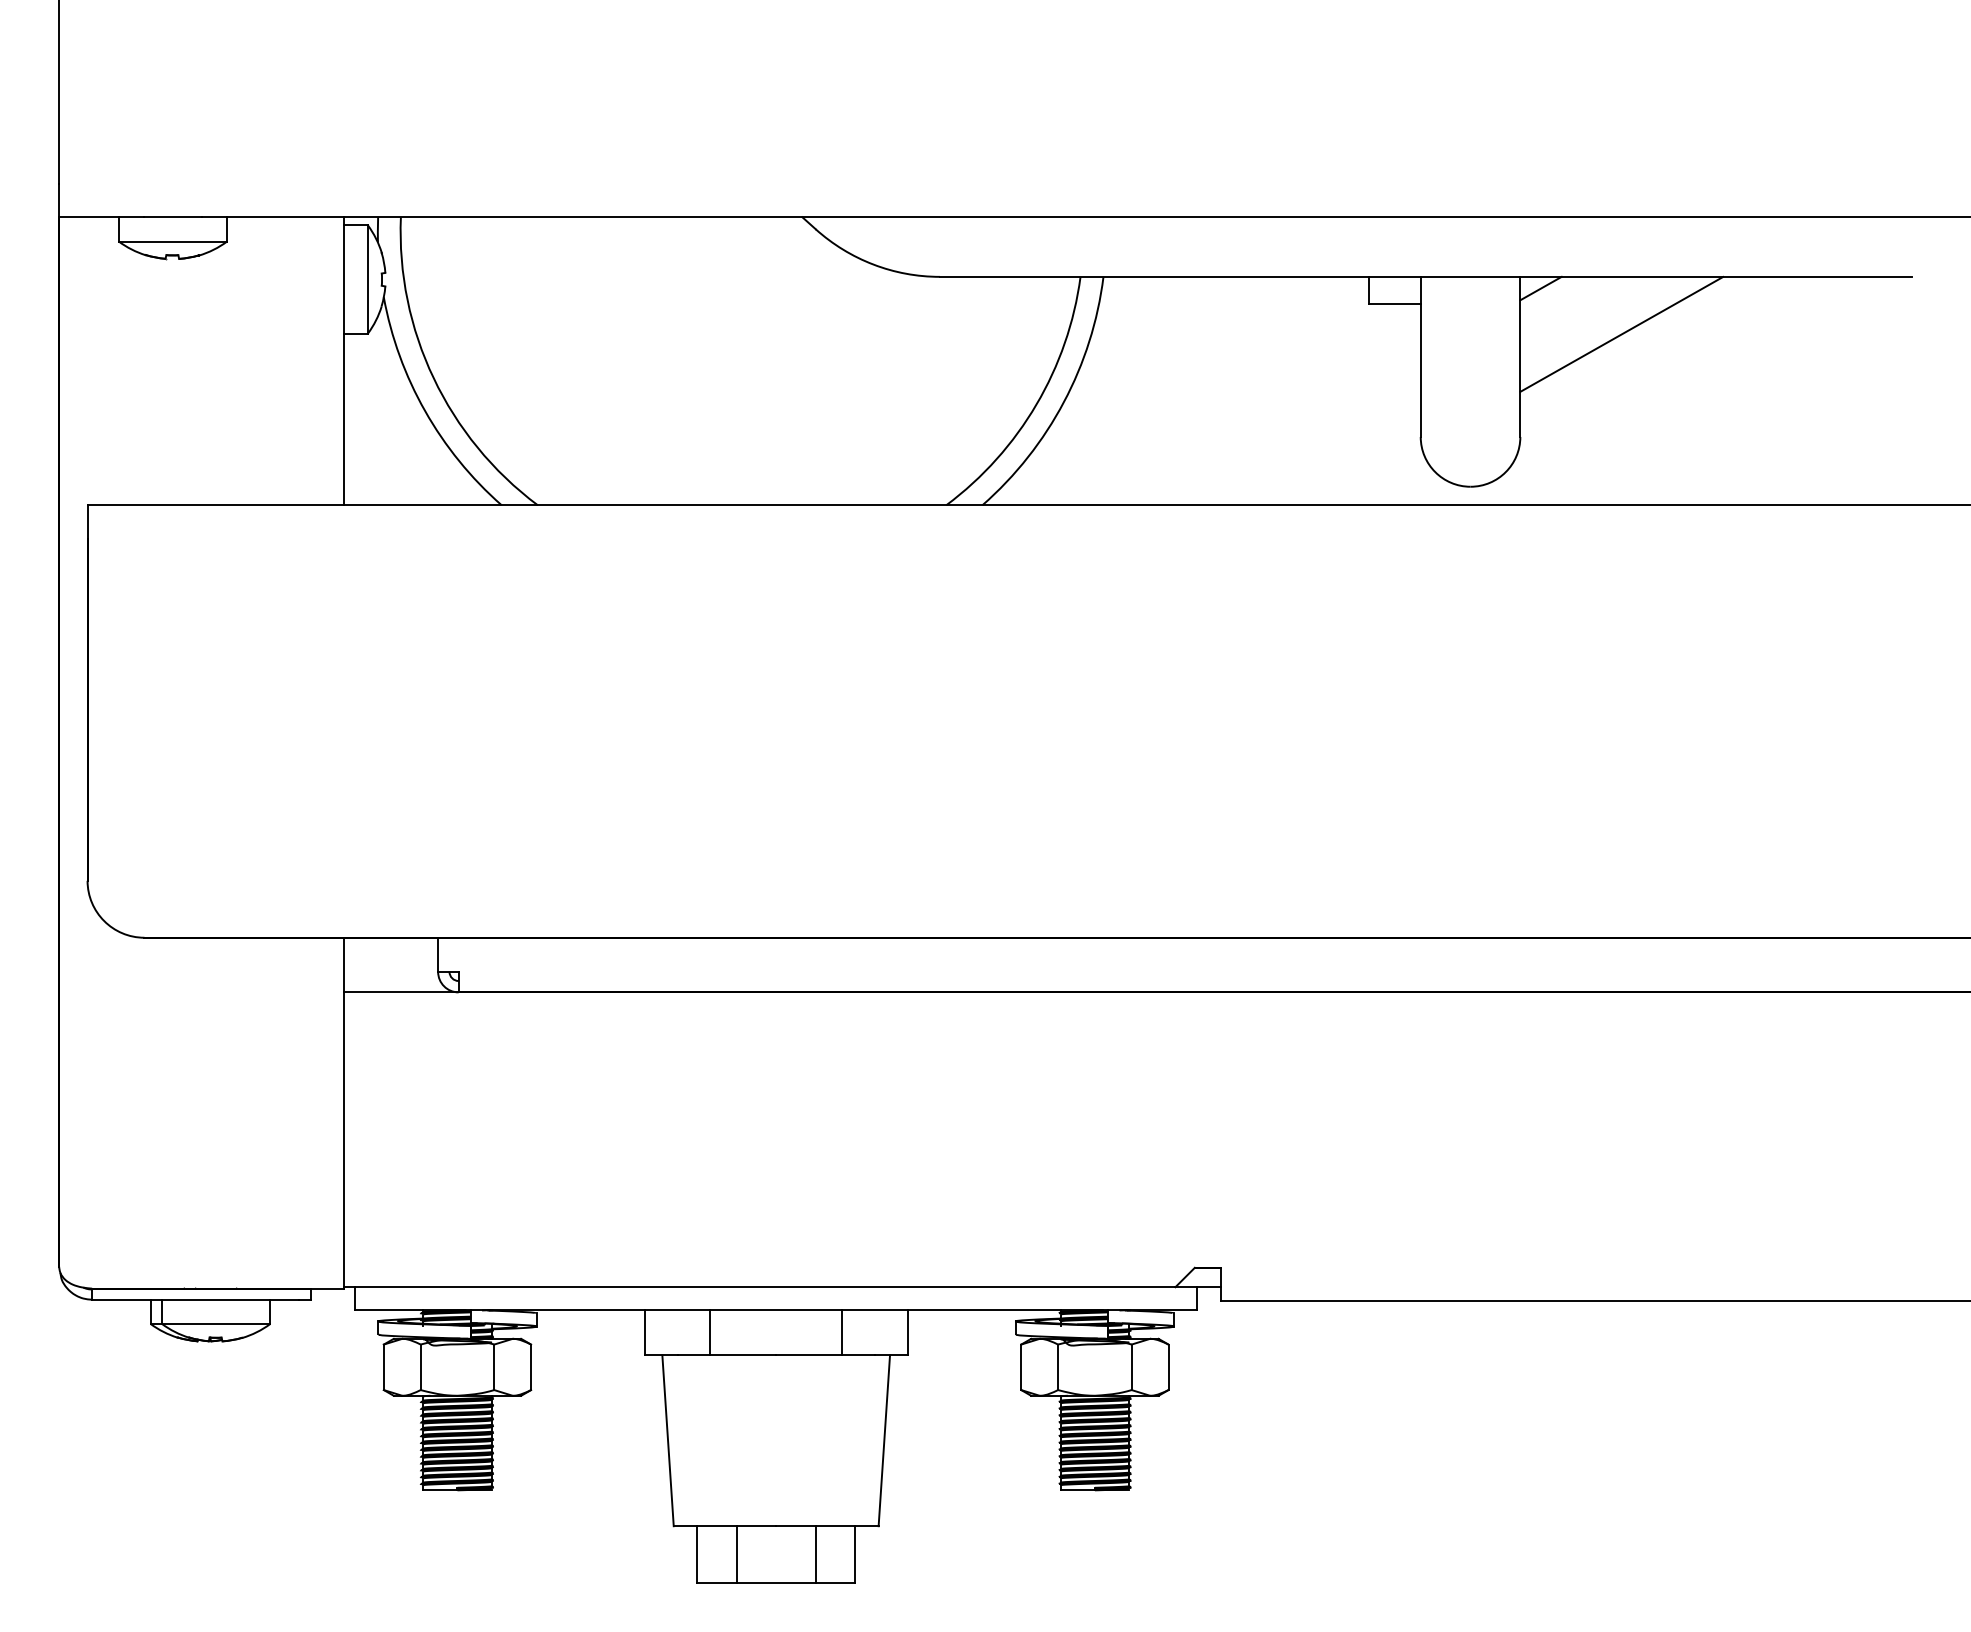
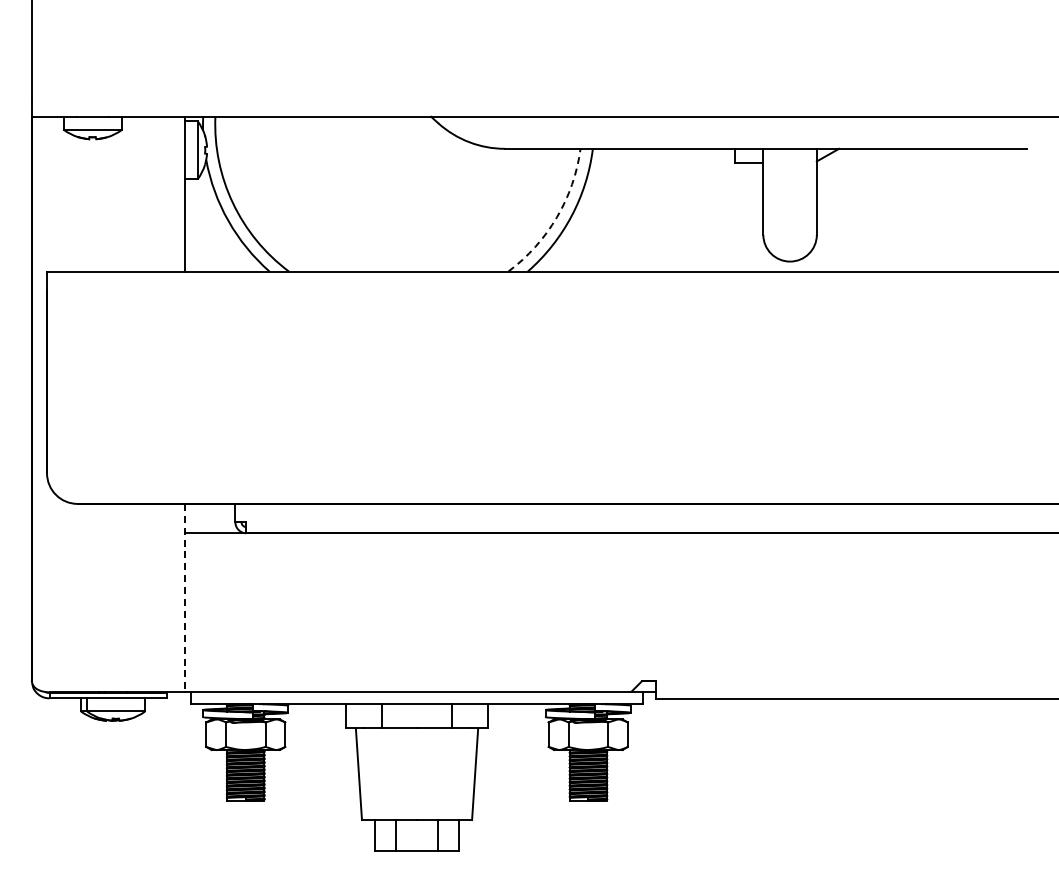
line: (1620, 333) -> (870, 179), removed
arc: (1035, 404) -> (556, 217), solid -> dashed
line: (343, 1113) -> (184, 598), solid -> dashed

